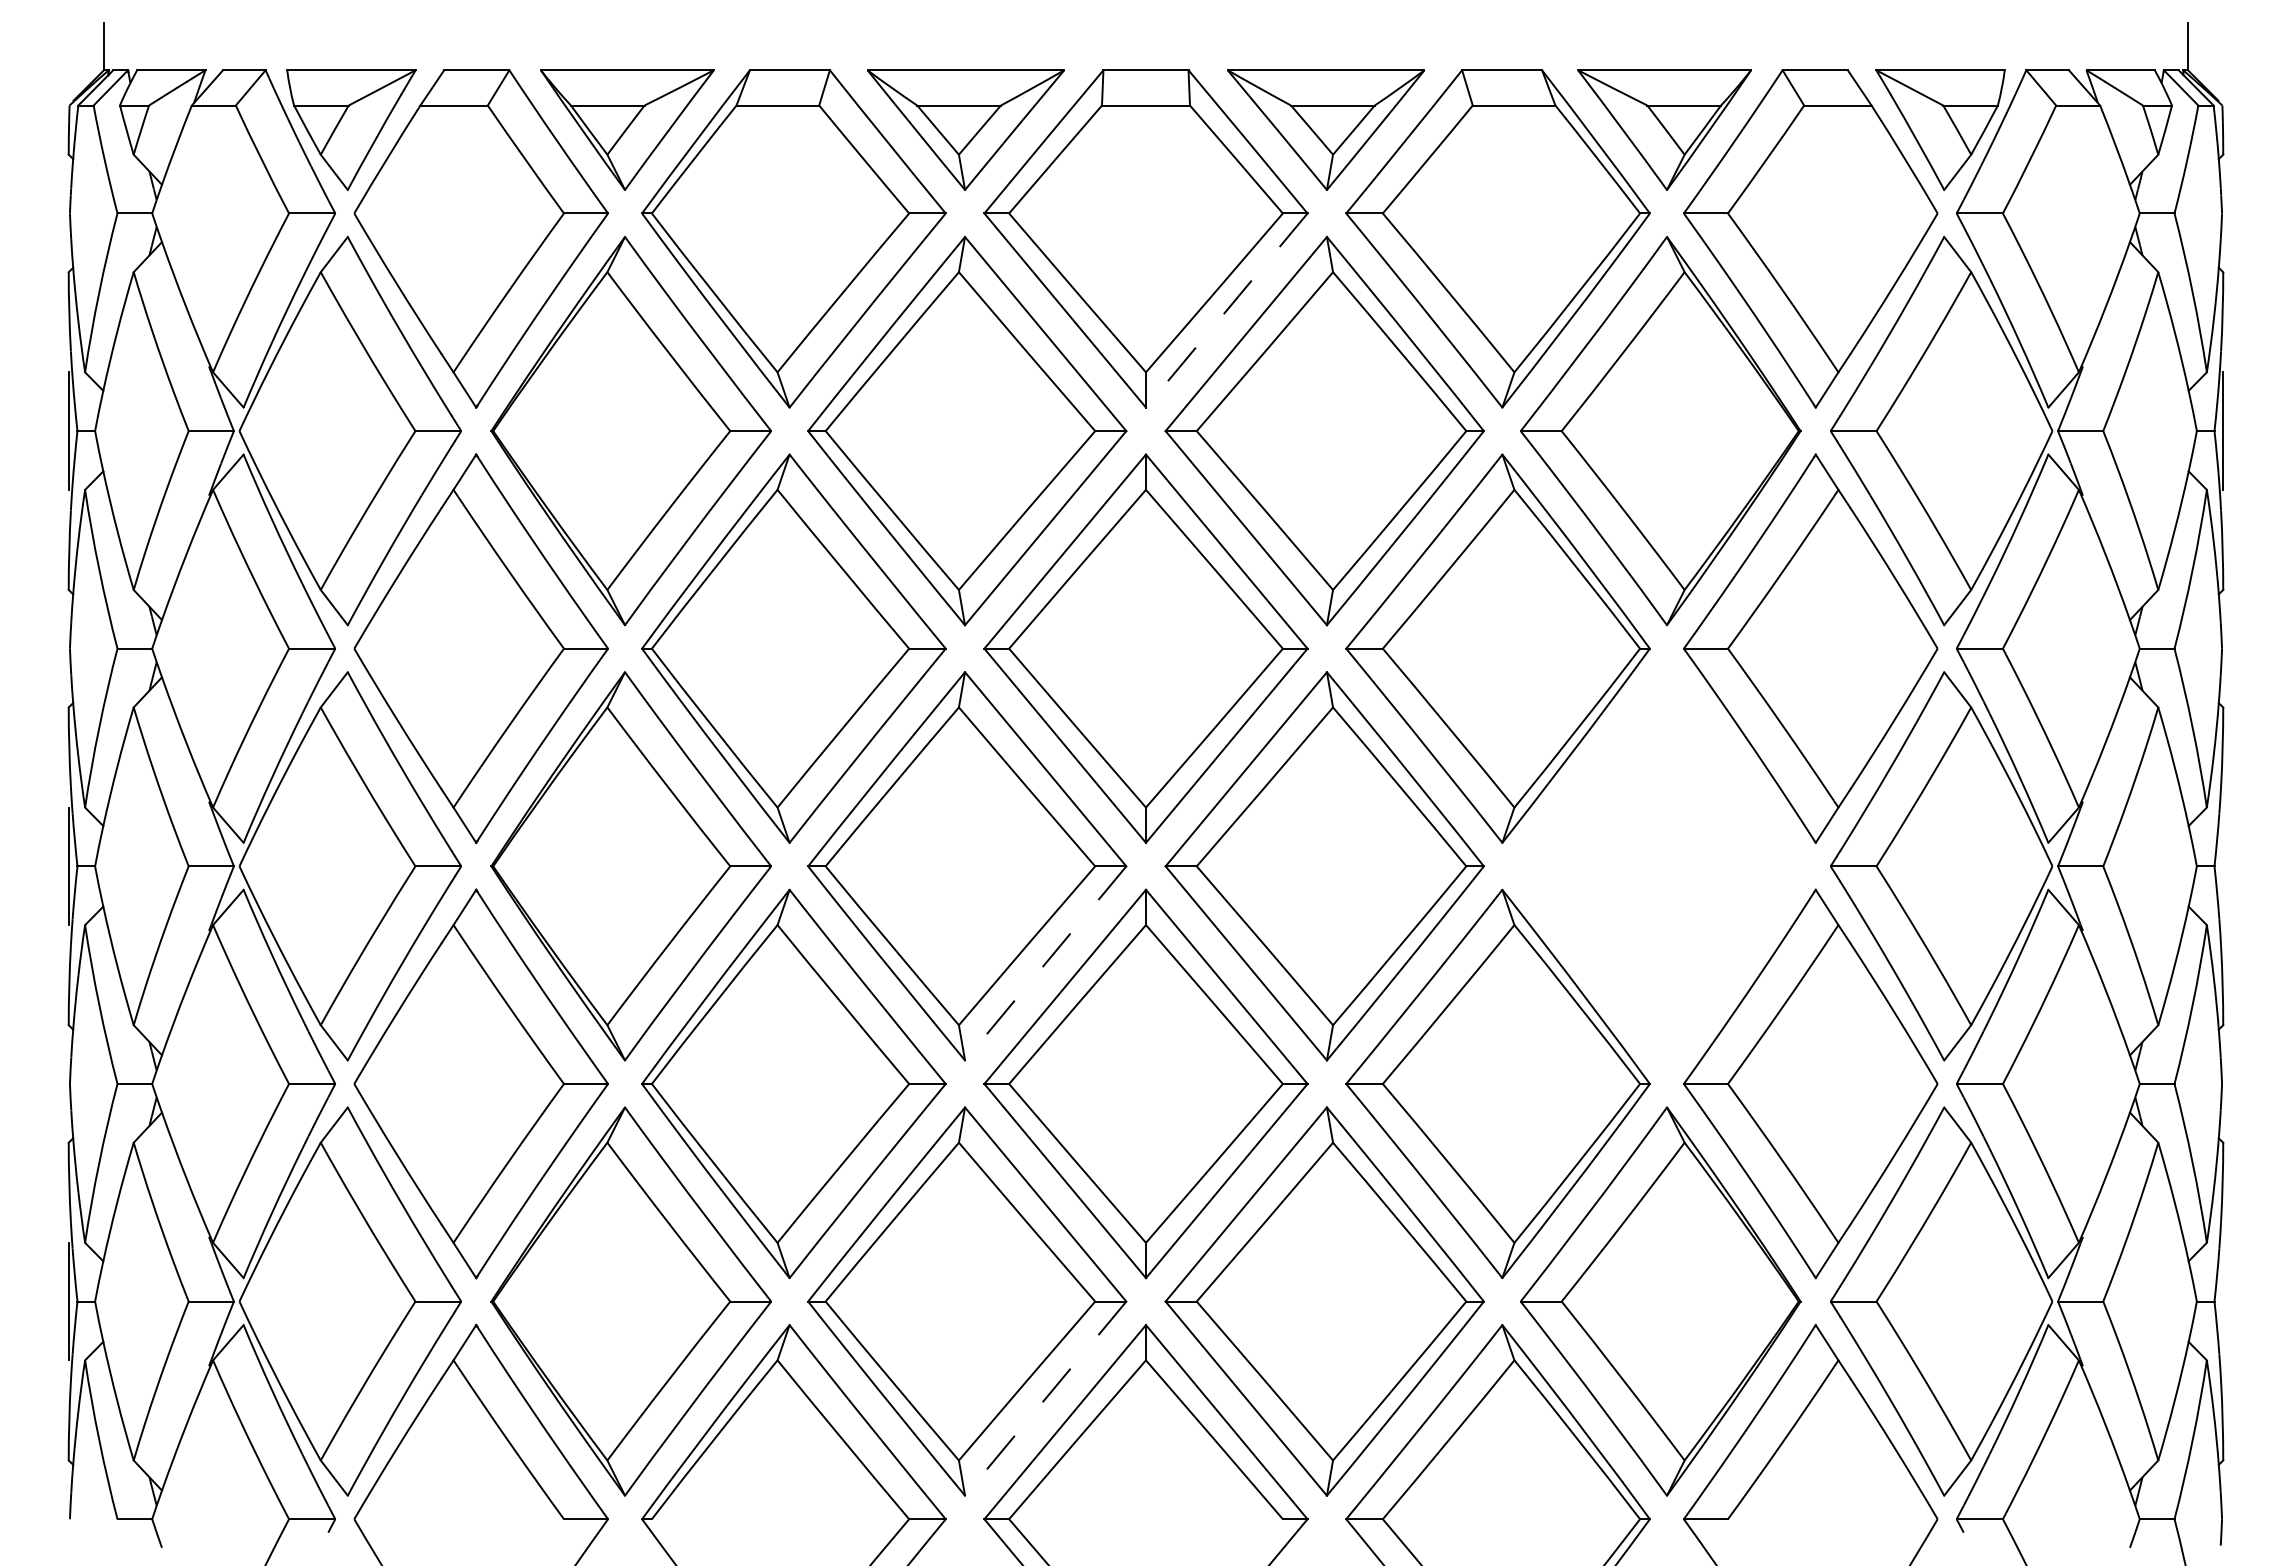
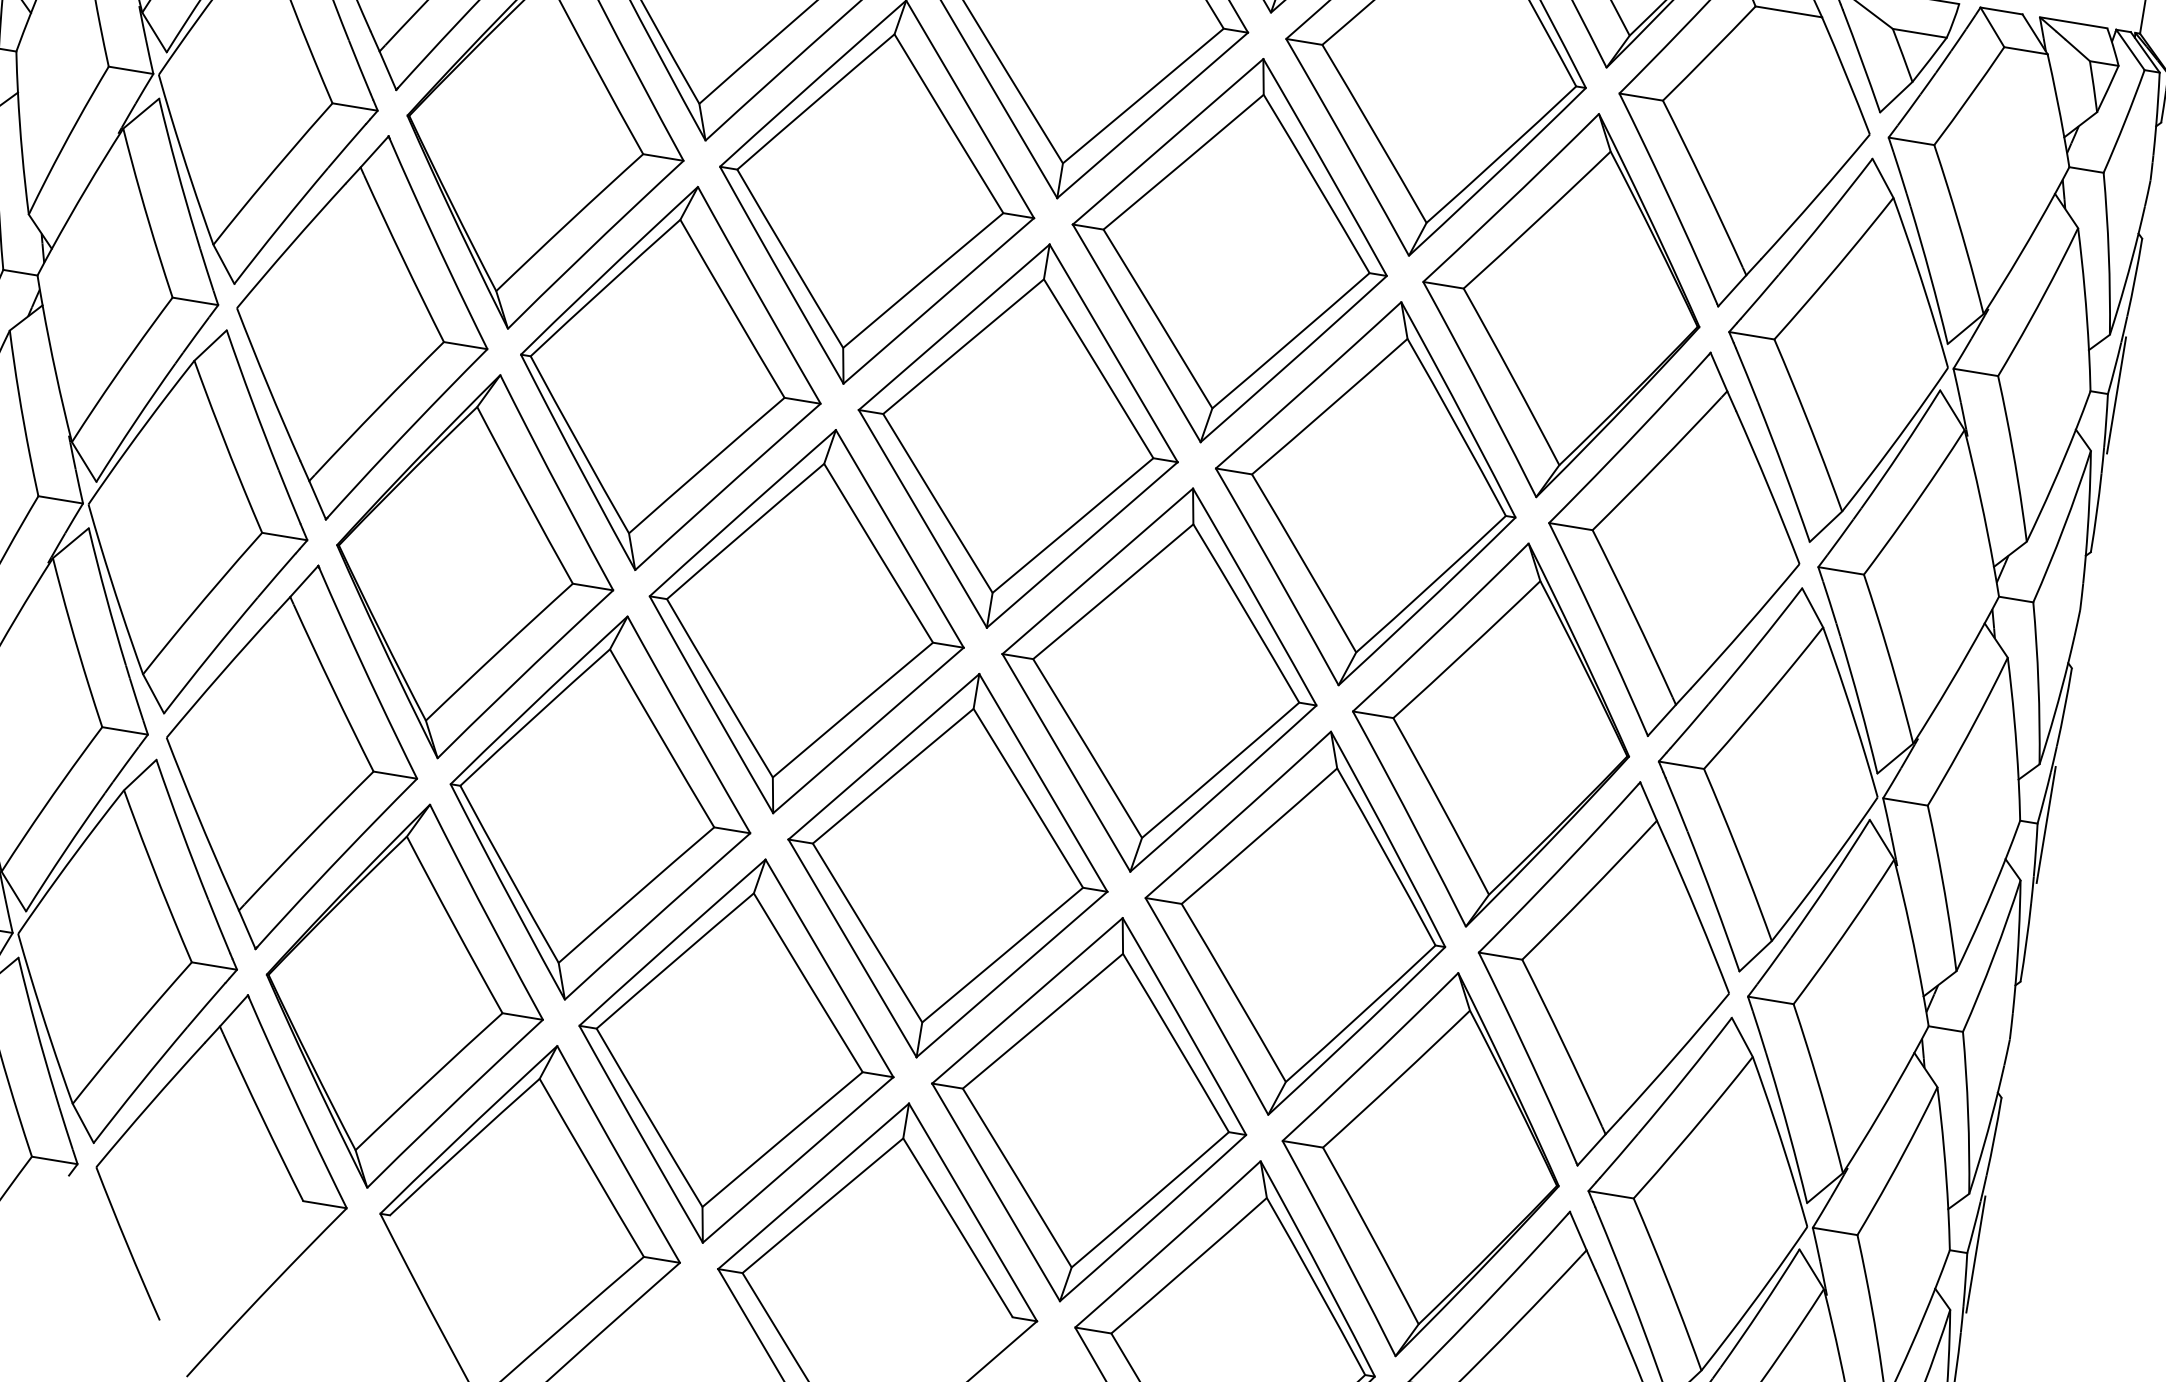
line: (1226, 310) -> (1152, 115), dashed -> solid
part: (1660, 866) -> (1490, 734), added
line: (2223, 866) -> (2046, 825), added
line: (1045, 963) -> (868, 730), dashed -> solid
line: (2223, 1301) -> (1976, 1254), added
line: (1045, 1399) -> (797, 1160), dashed -> solid

